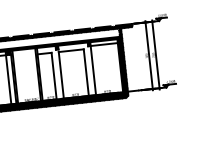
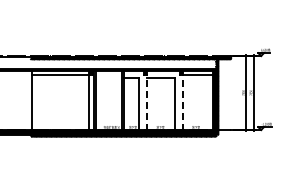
line: (93, 71) -> (182, 103), solid -> dashed
line: (61, 75) -> (147, 104), solid -> dashed

